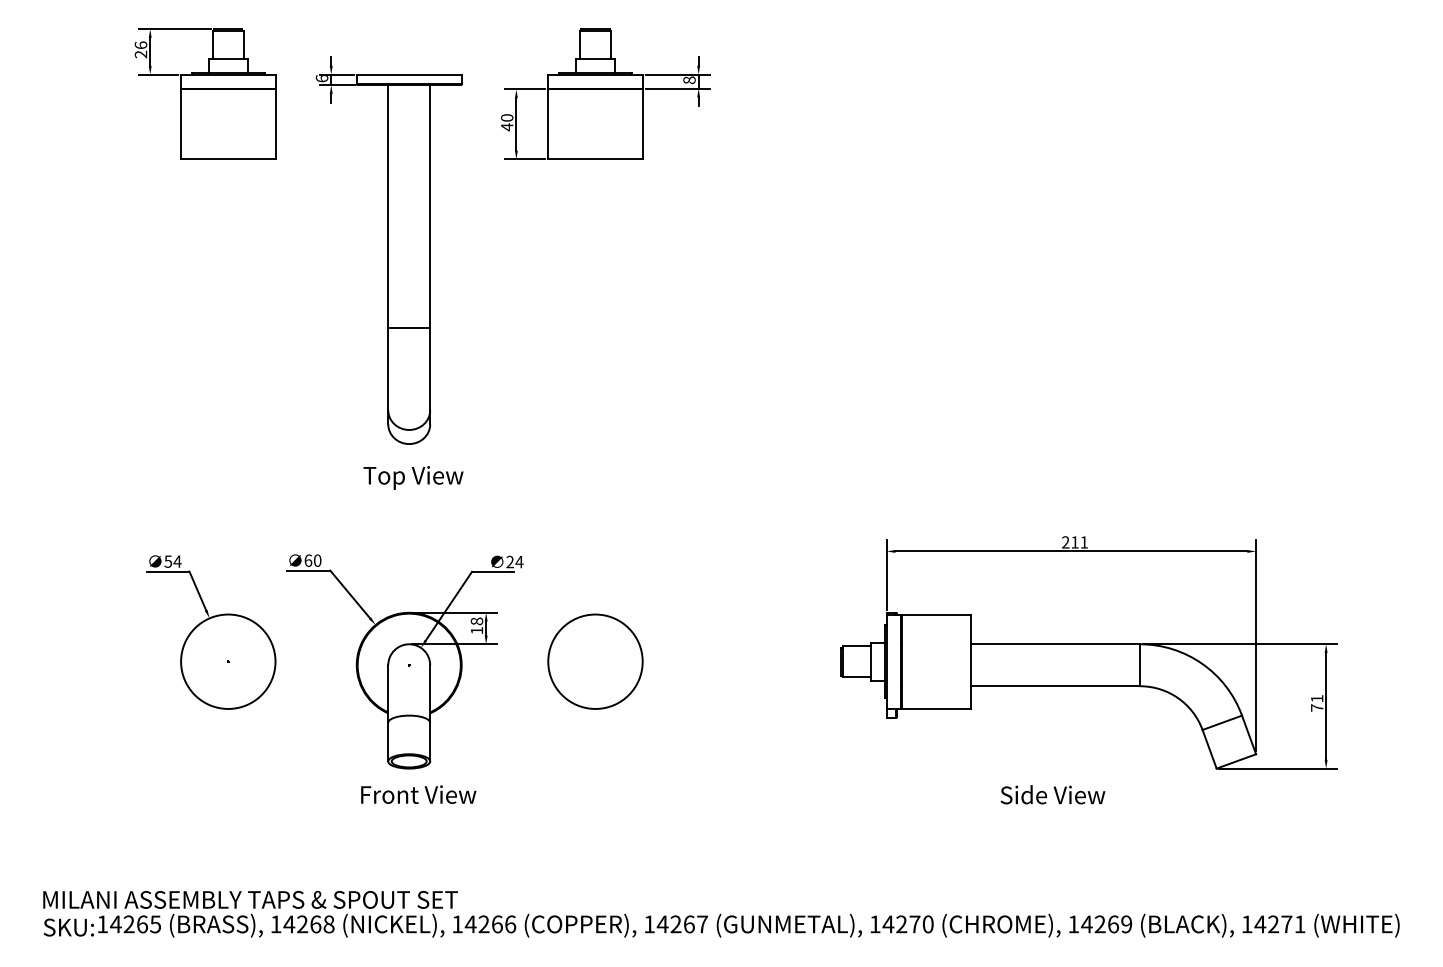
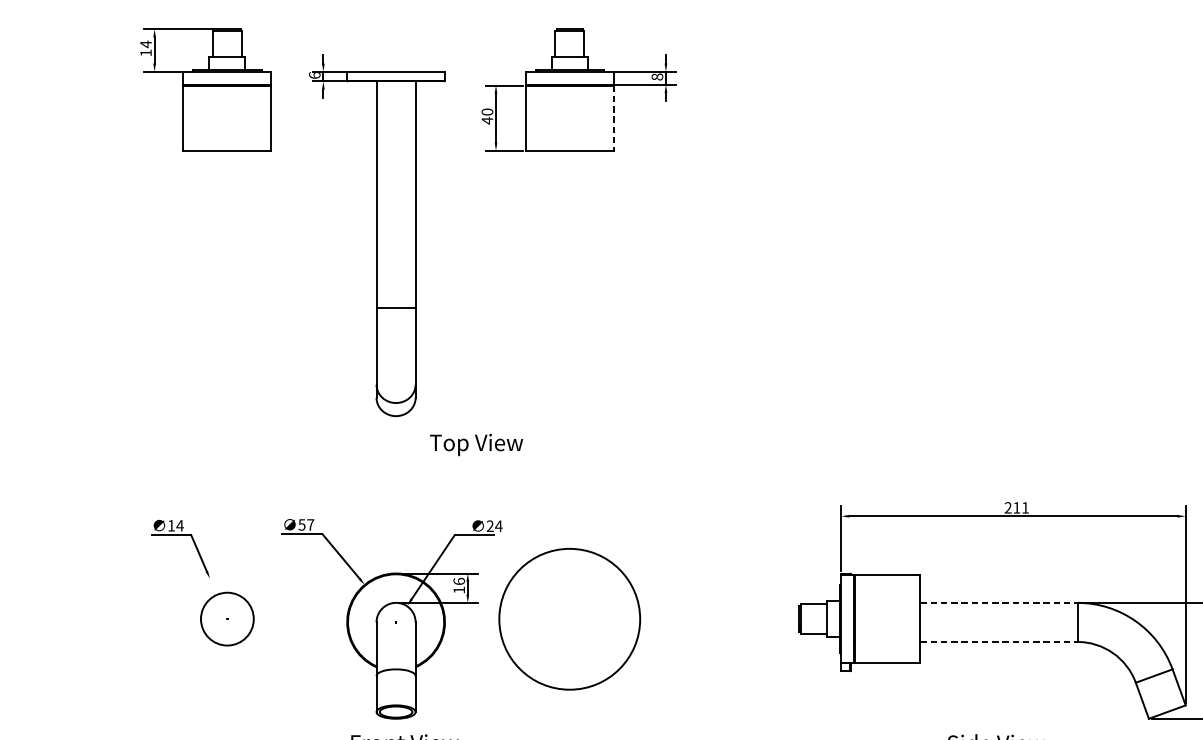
text: (140, 49) -> (145, 48), 26 -> 14
line: (642, 124) -> (613, 118), solid -> dashed
text: (413, 477) -> (476, 444), moved
text: (312, 560) -> (305, 524), 60 -> 57
text: (168, 561) -> (171, 525), 54 -> 14
text: (476, 621) -> (458, 581), 18 -> 16
line: (1056, 644) -> (999, 603), solid -> dashed
circle: (228, 661) -> (227, 618), size x0.6
circle: (595, 661) -> (569, 618), size x1.6
line: (1056, 686) -> (999, 642), solid -> dashed

